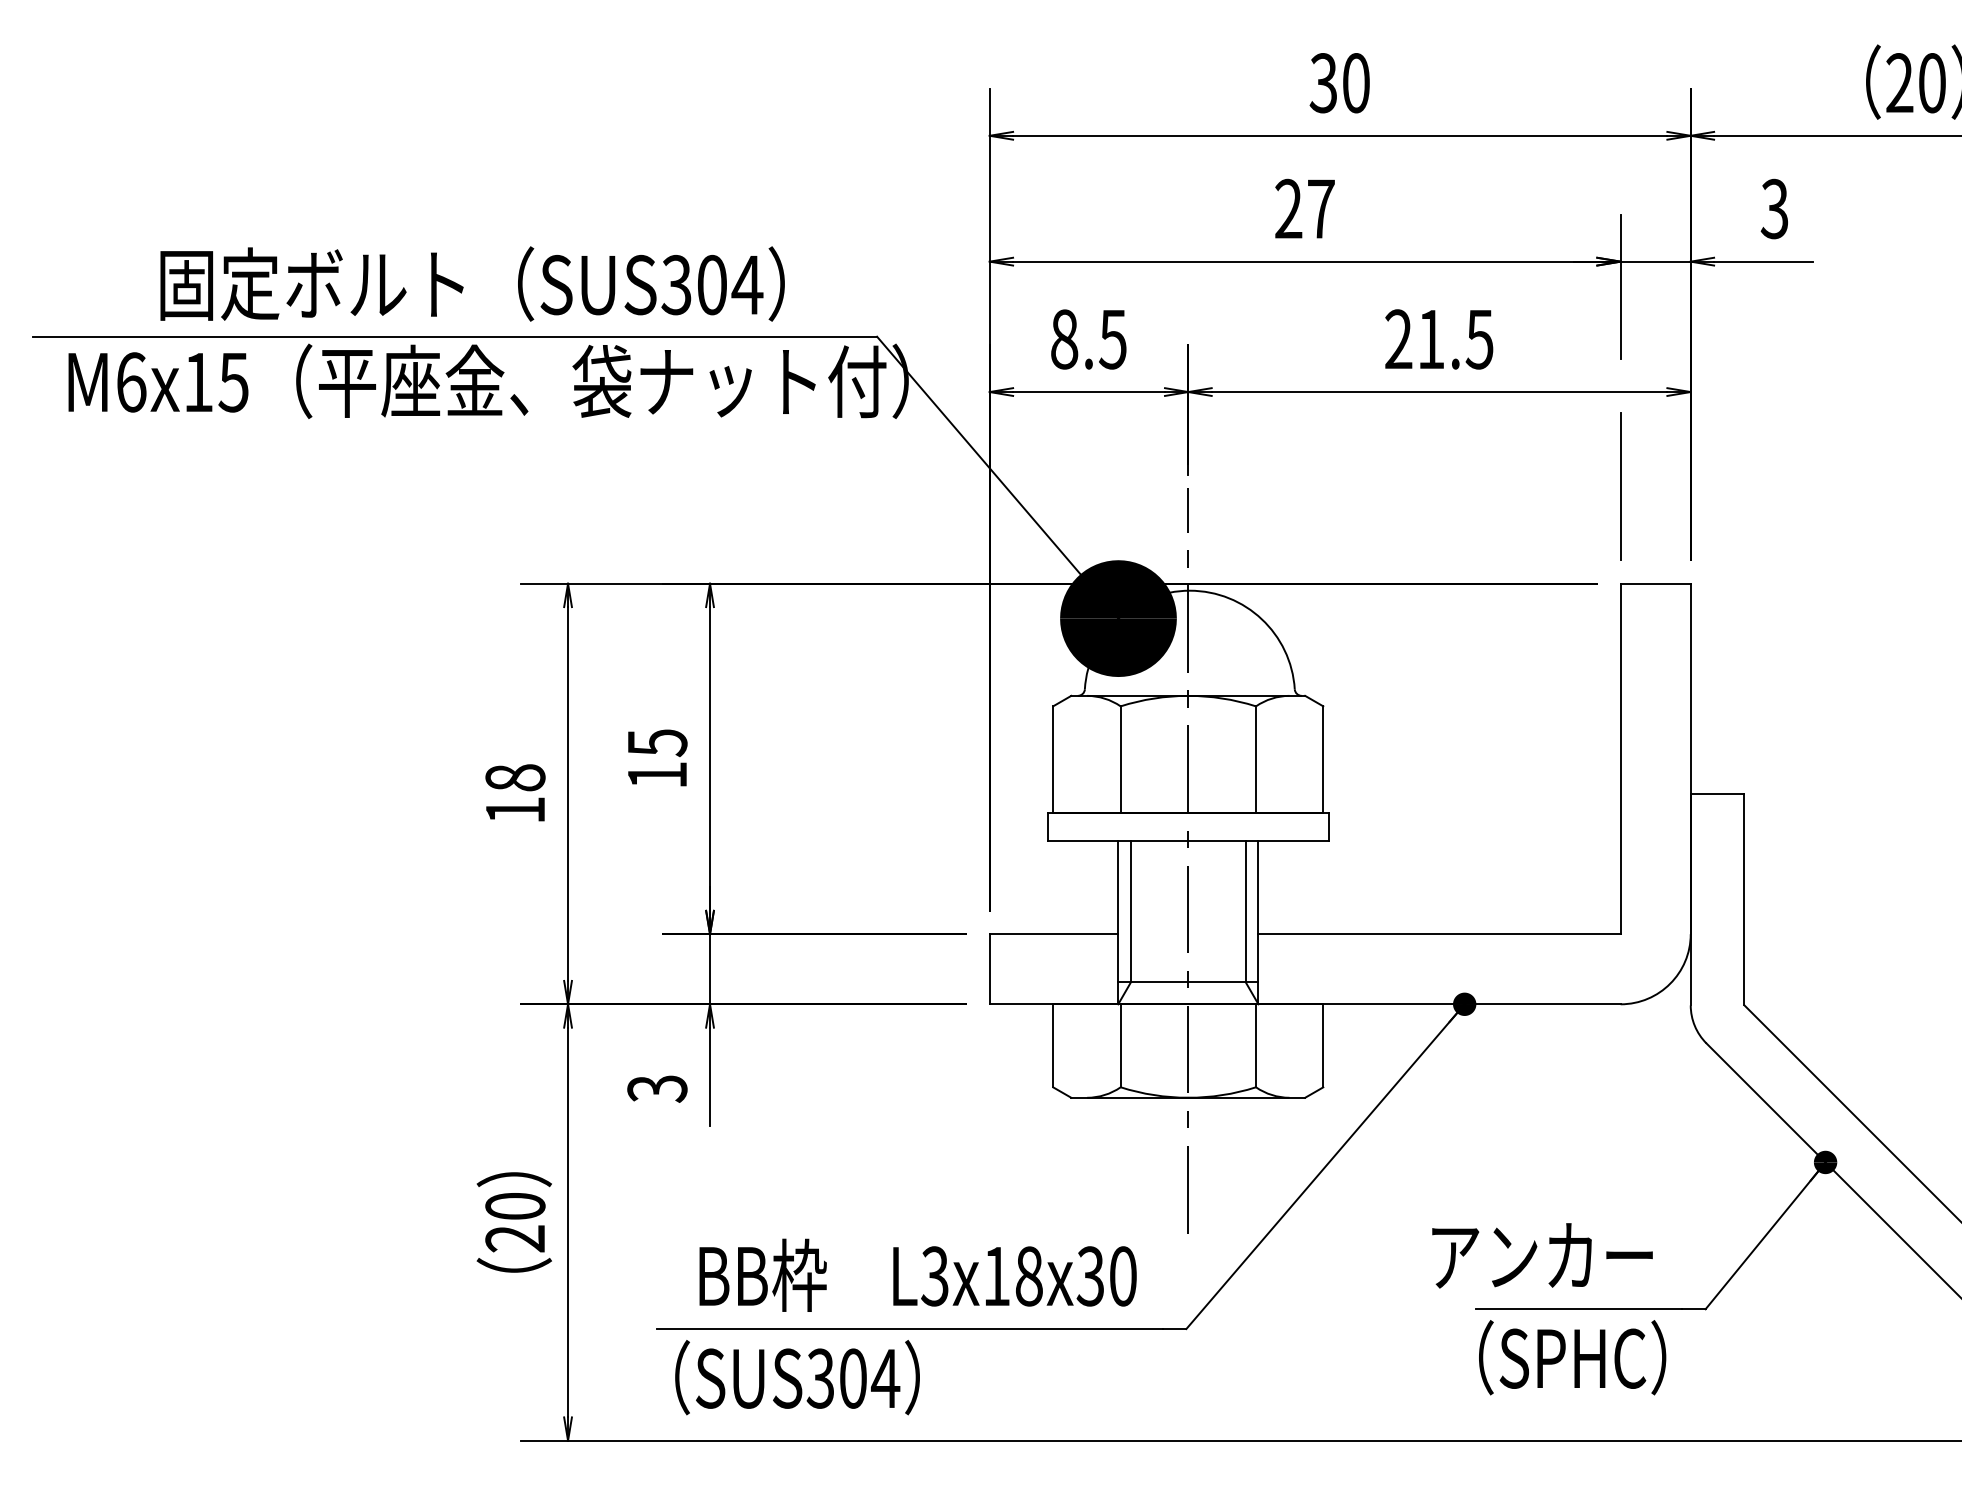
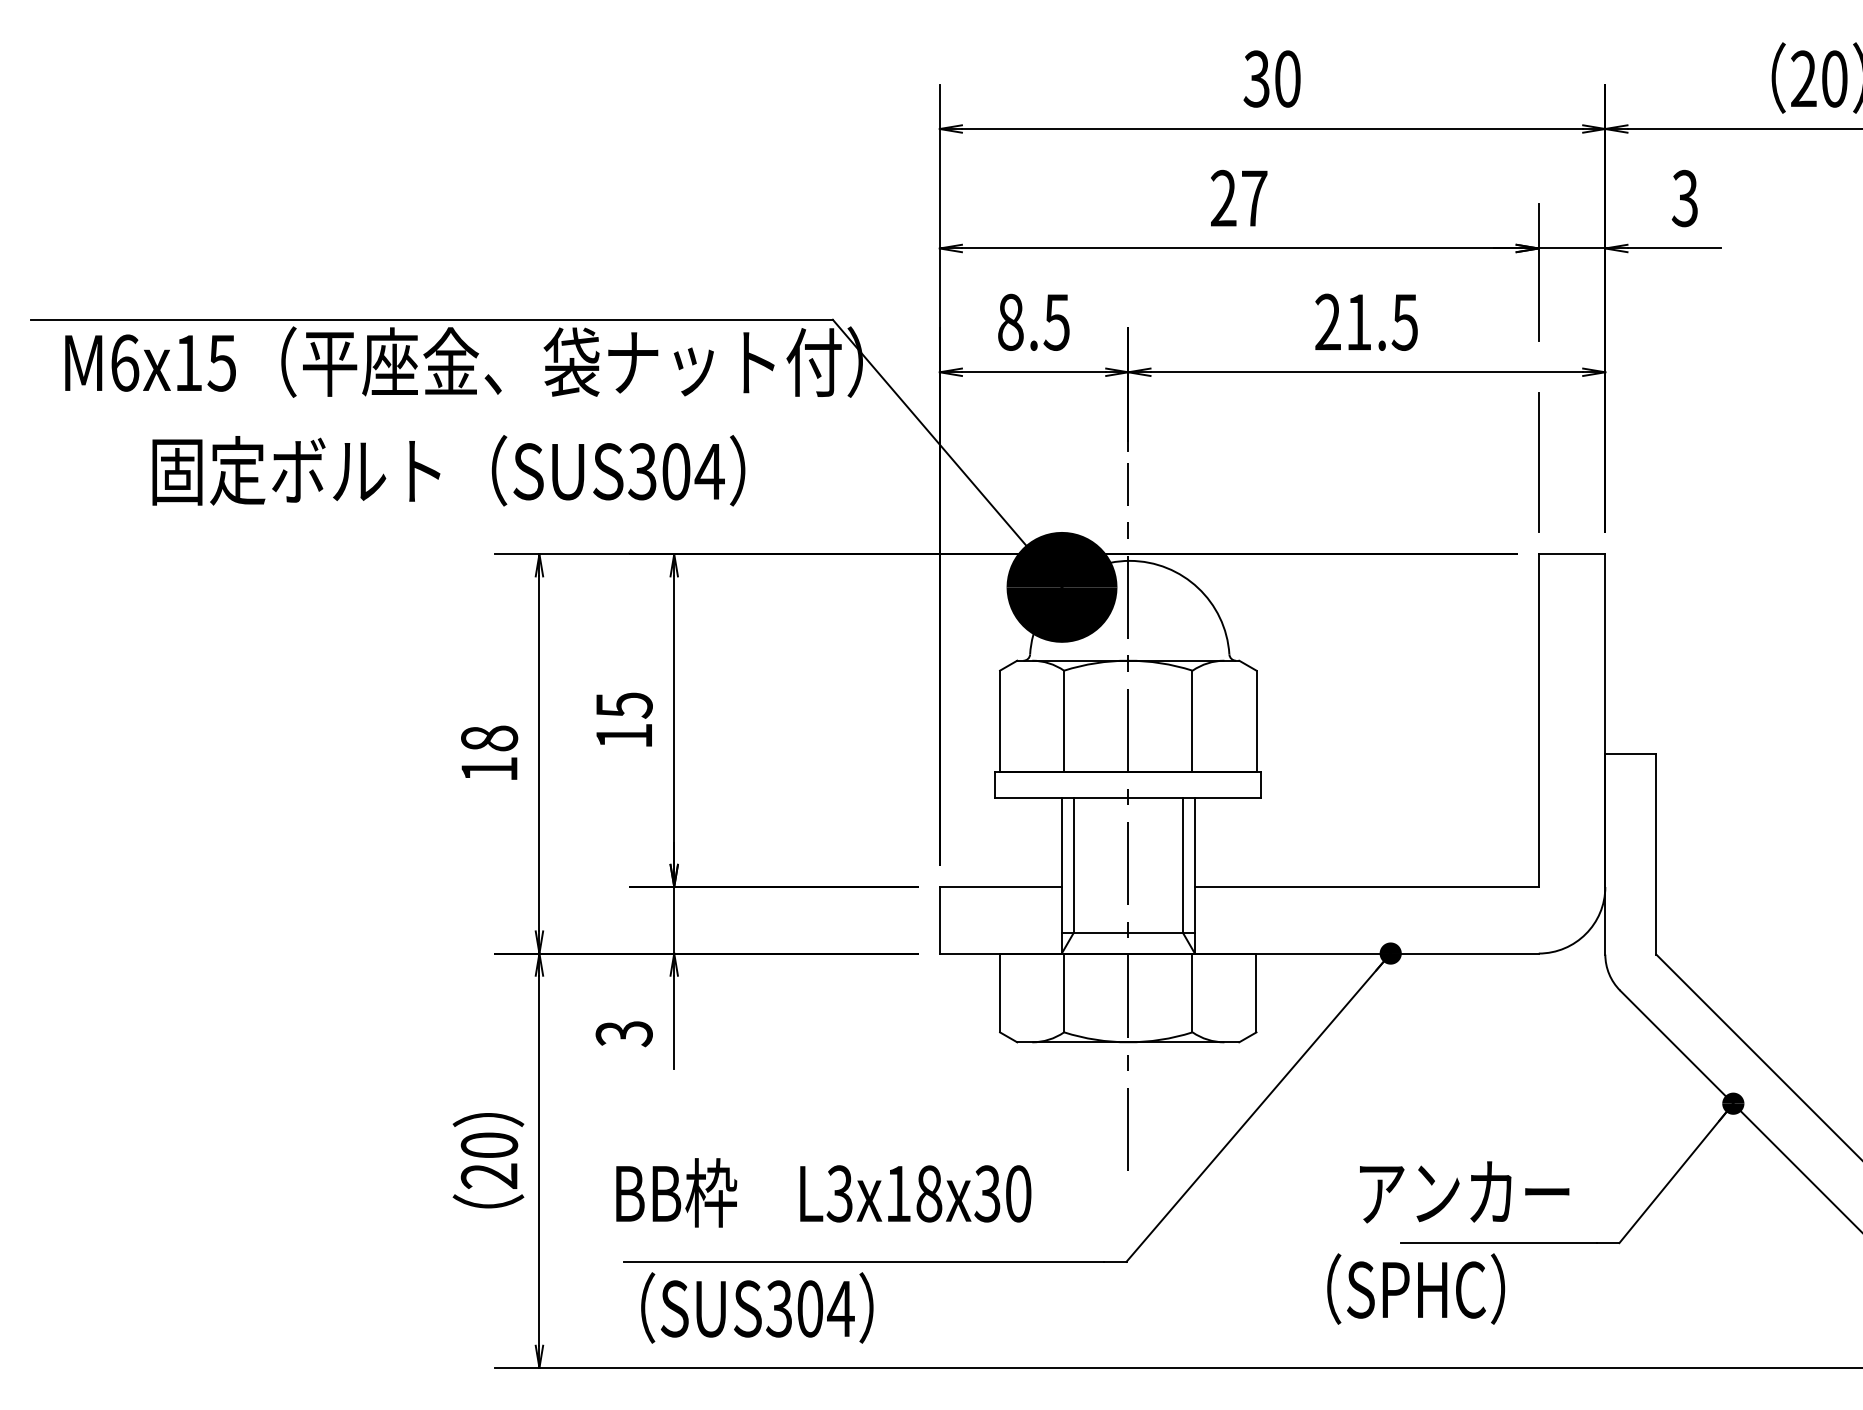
text: (472, 283) -> (448, 470), moved
text: (917, 1274) -> (823, 1192), moved
text: (1572, 1357) -> (1416, 1288), moved

